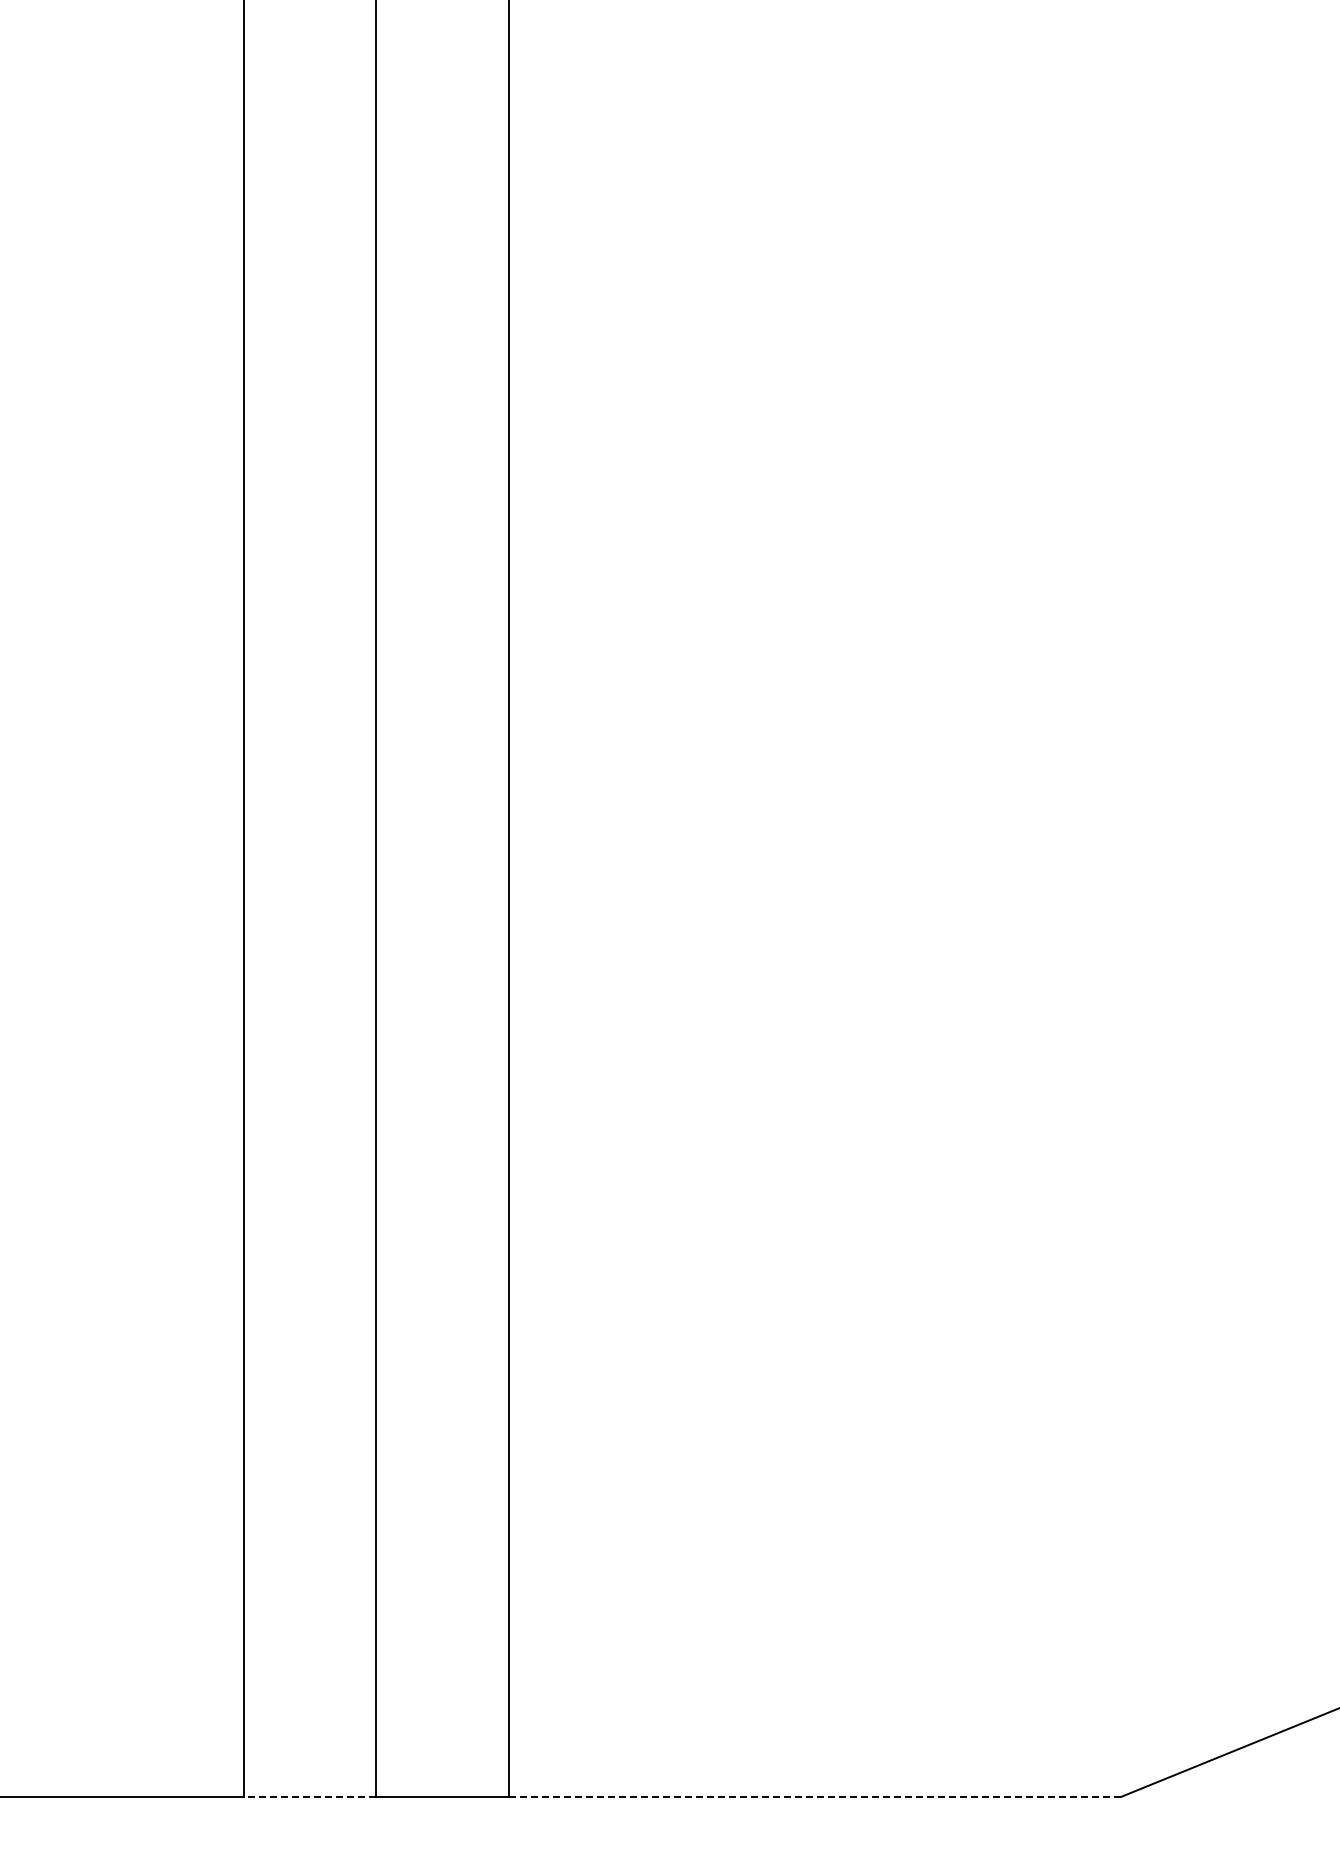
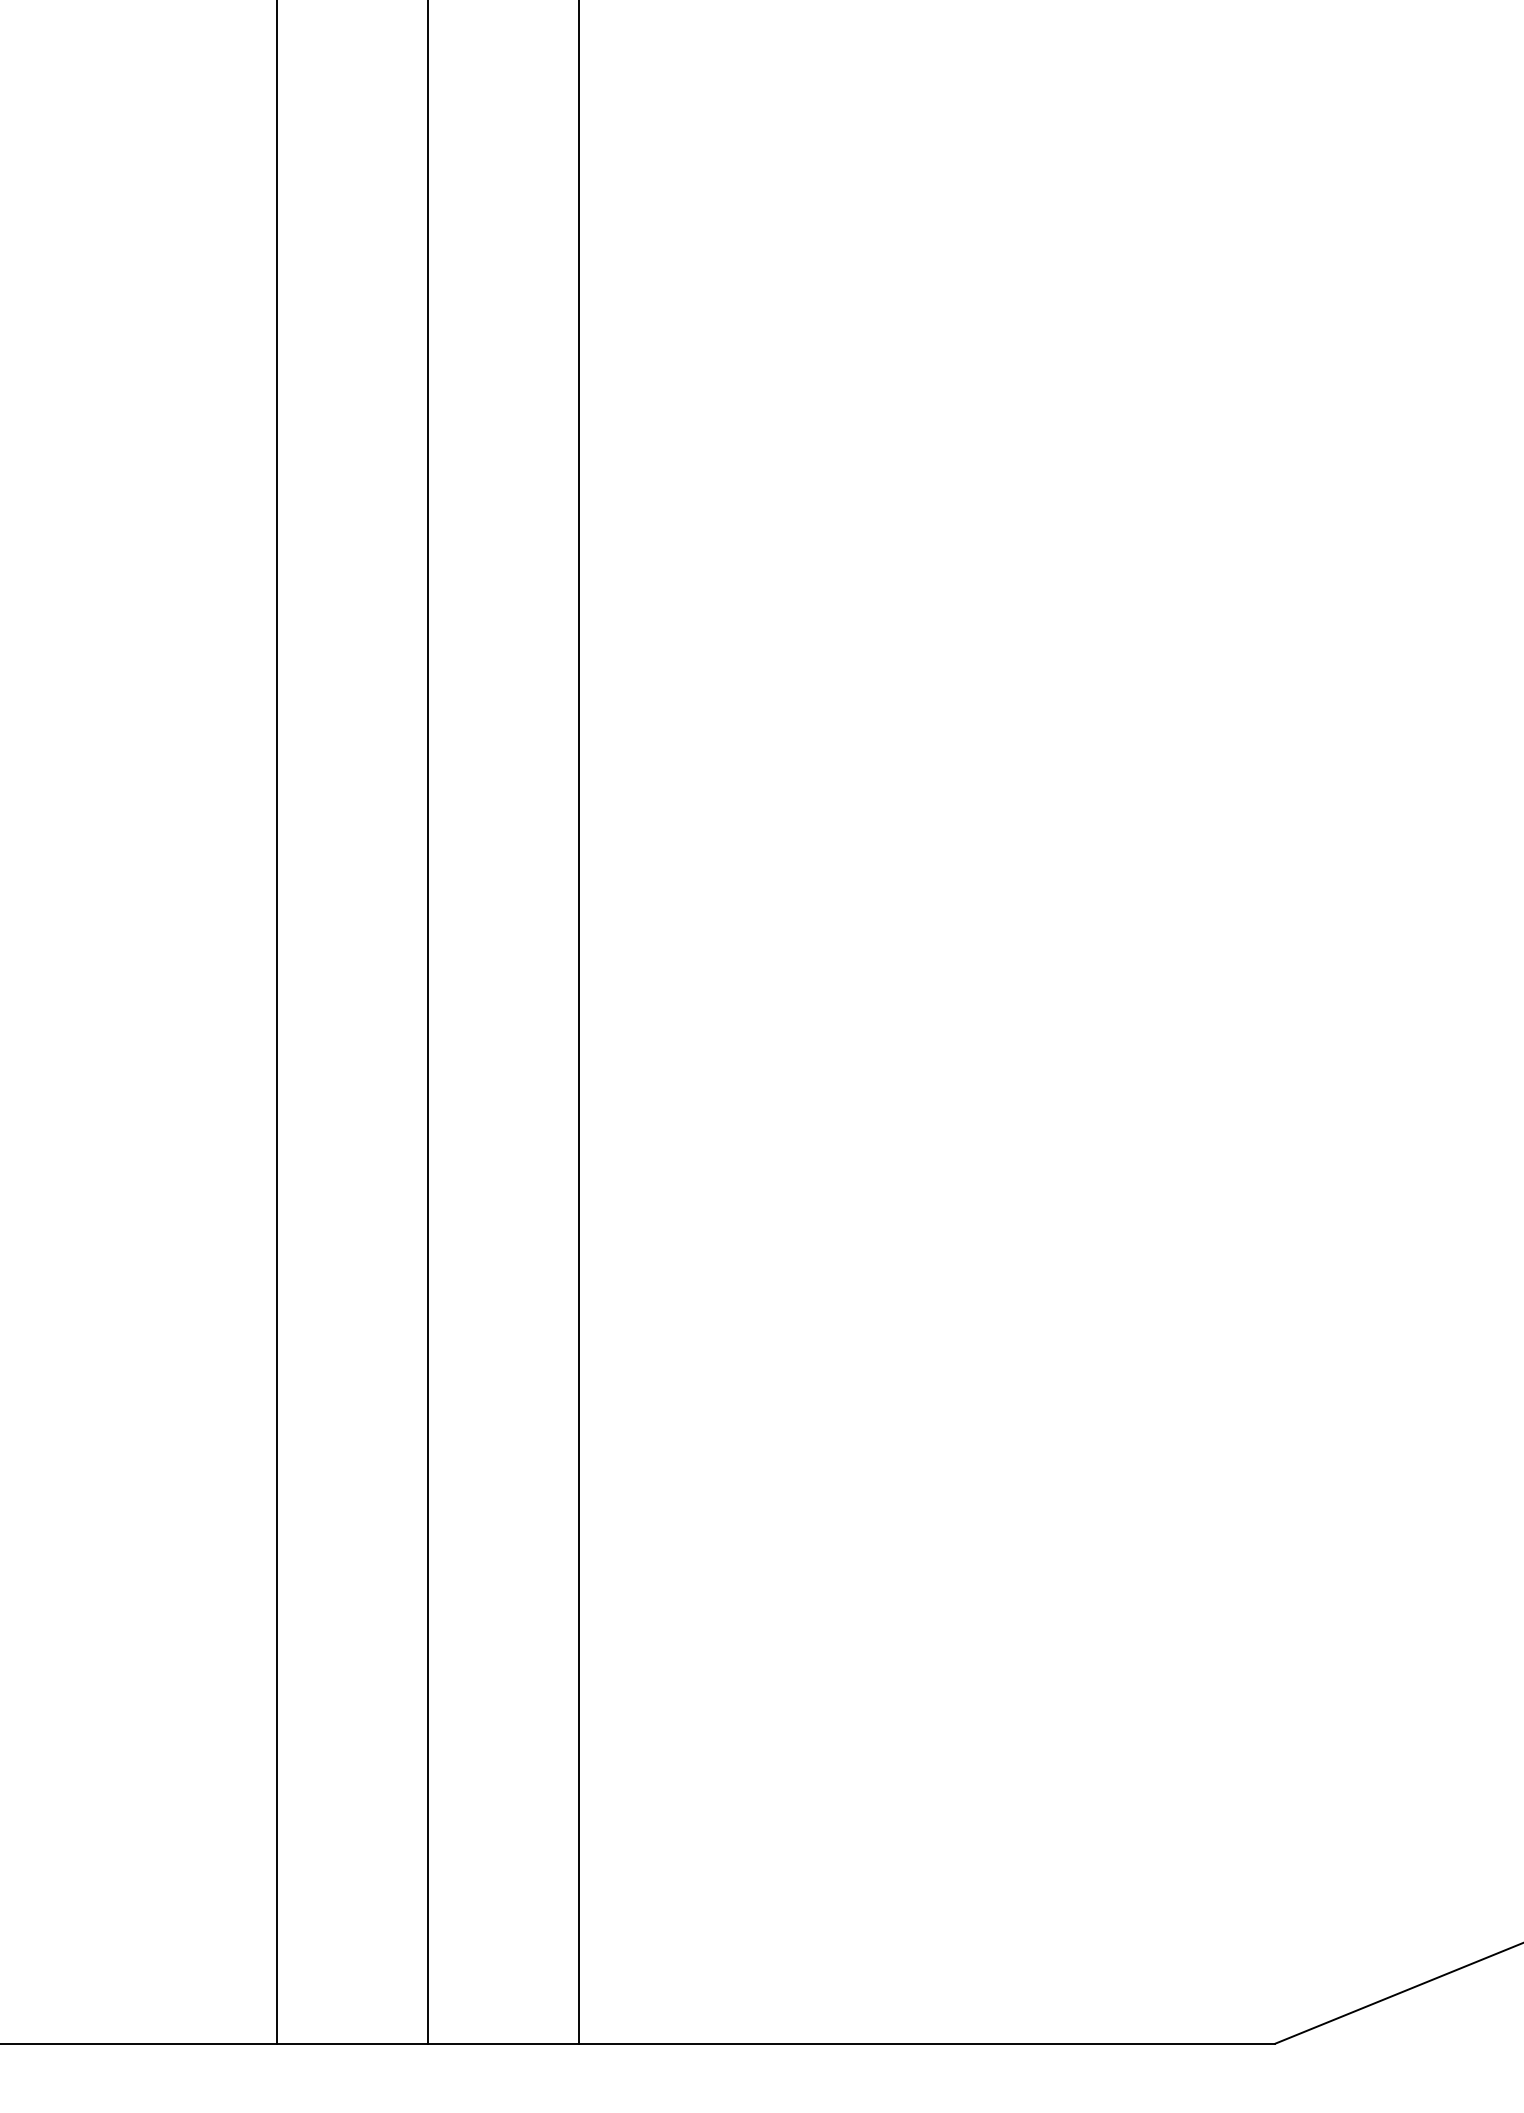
line: (309, 1796) -> (351, 2043), dashed -> solid
line: (814, 1796) -> (926, 2043), dashed -> solid

